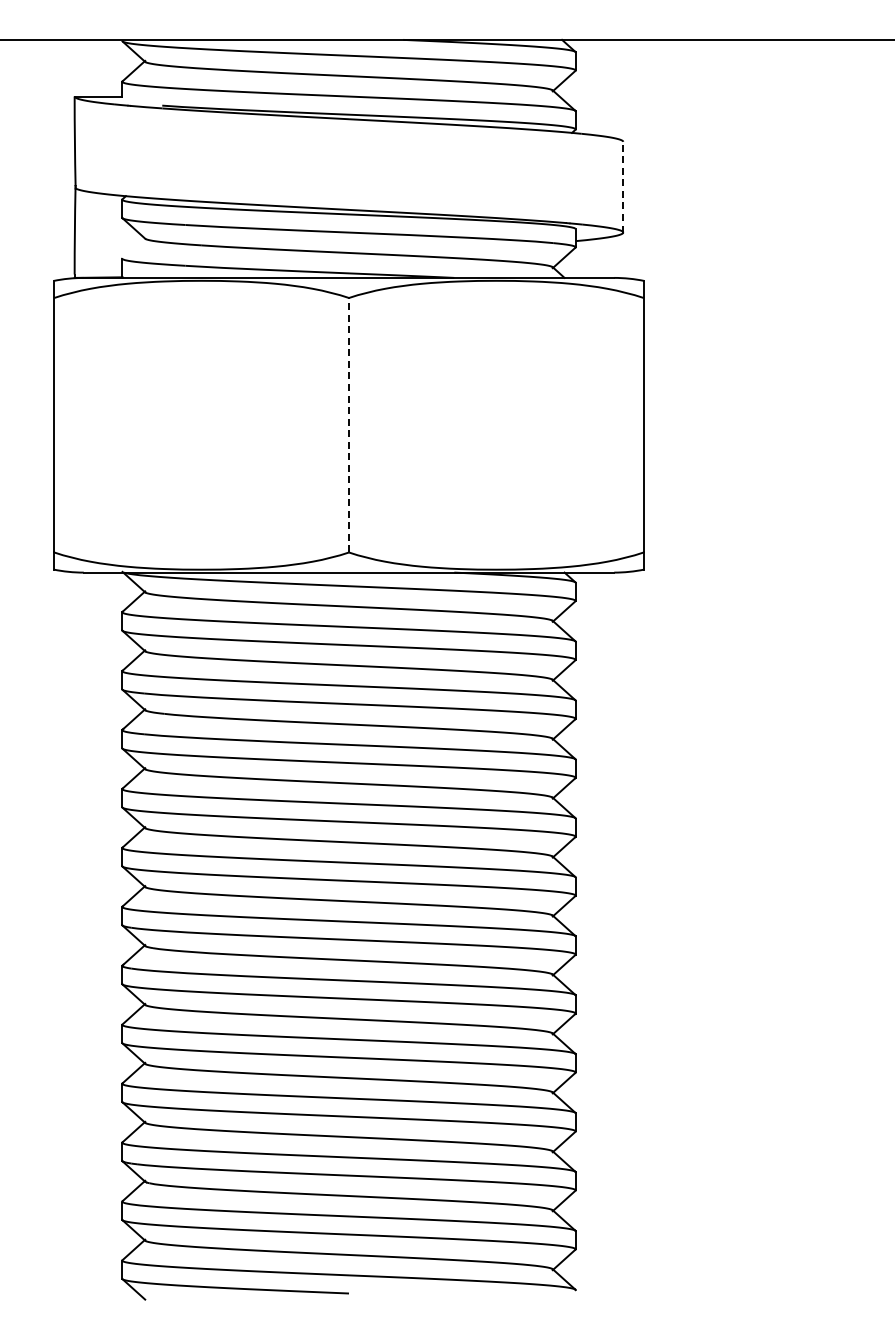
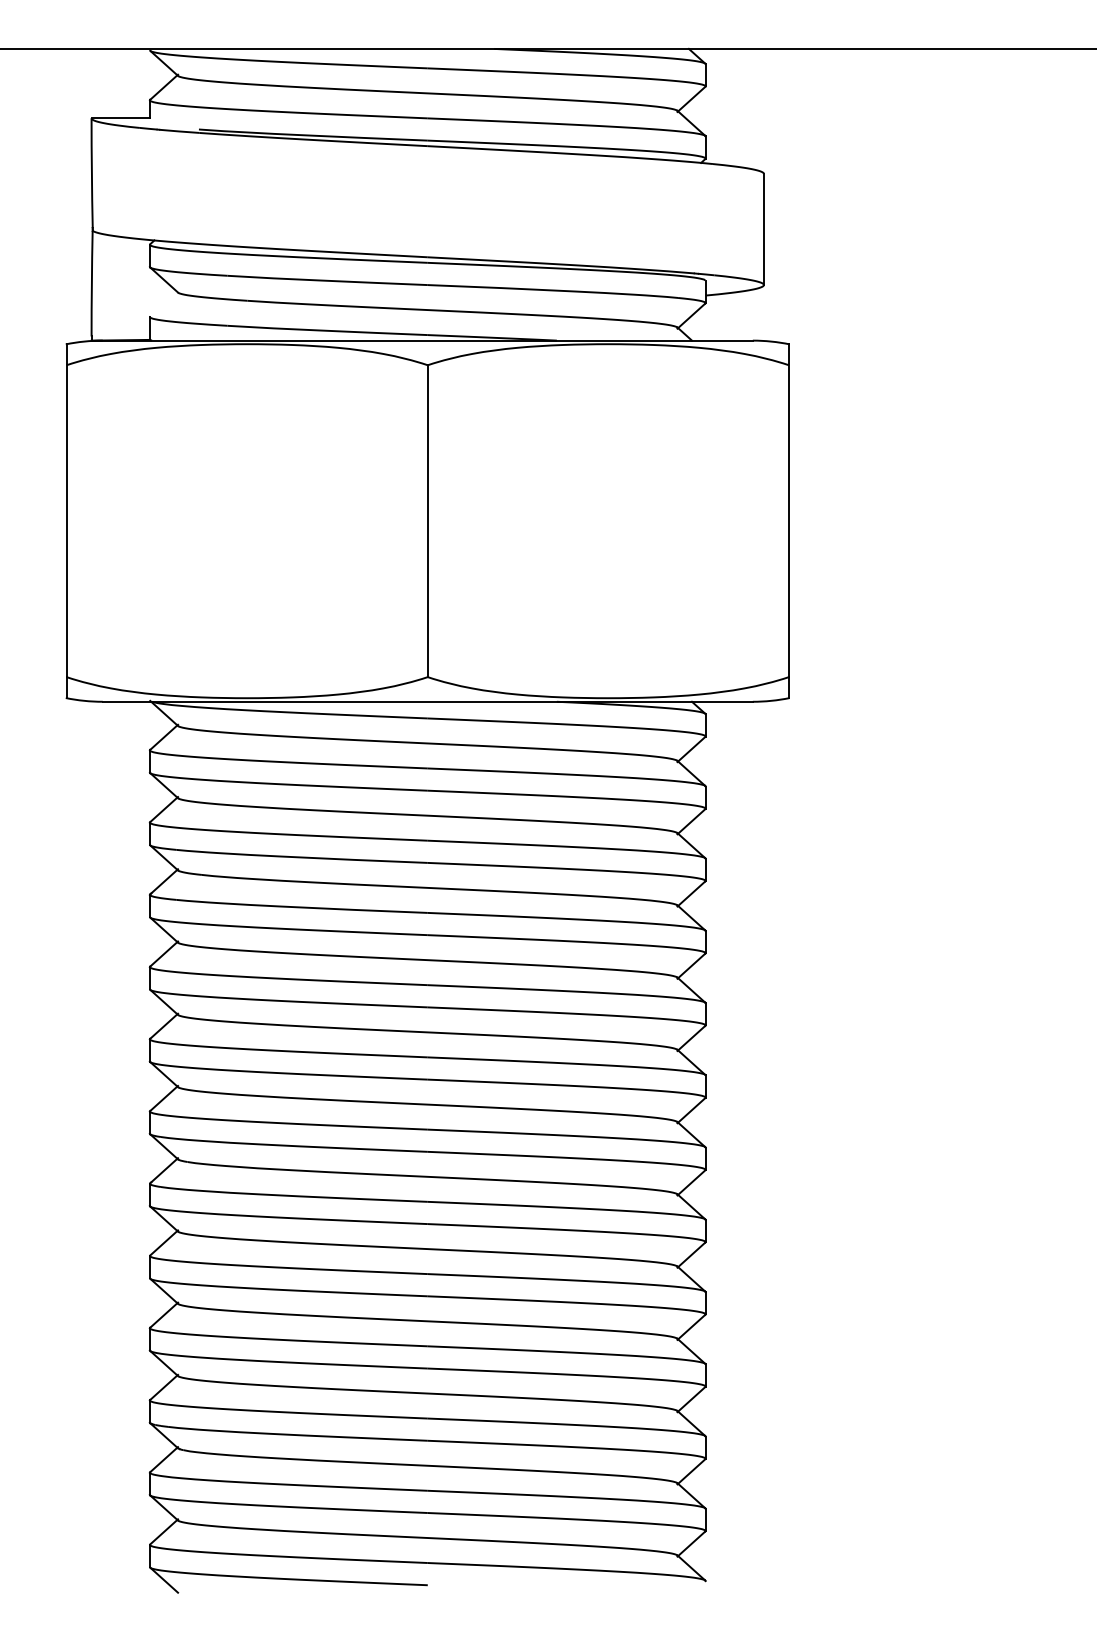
line: (623, 186) -> (764, 228), dashed -> solid
line: (349, 424) -> (428, 520), dashed -> solid

